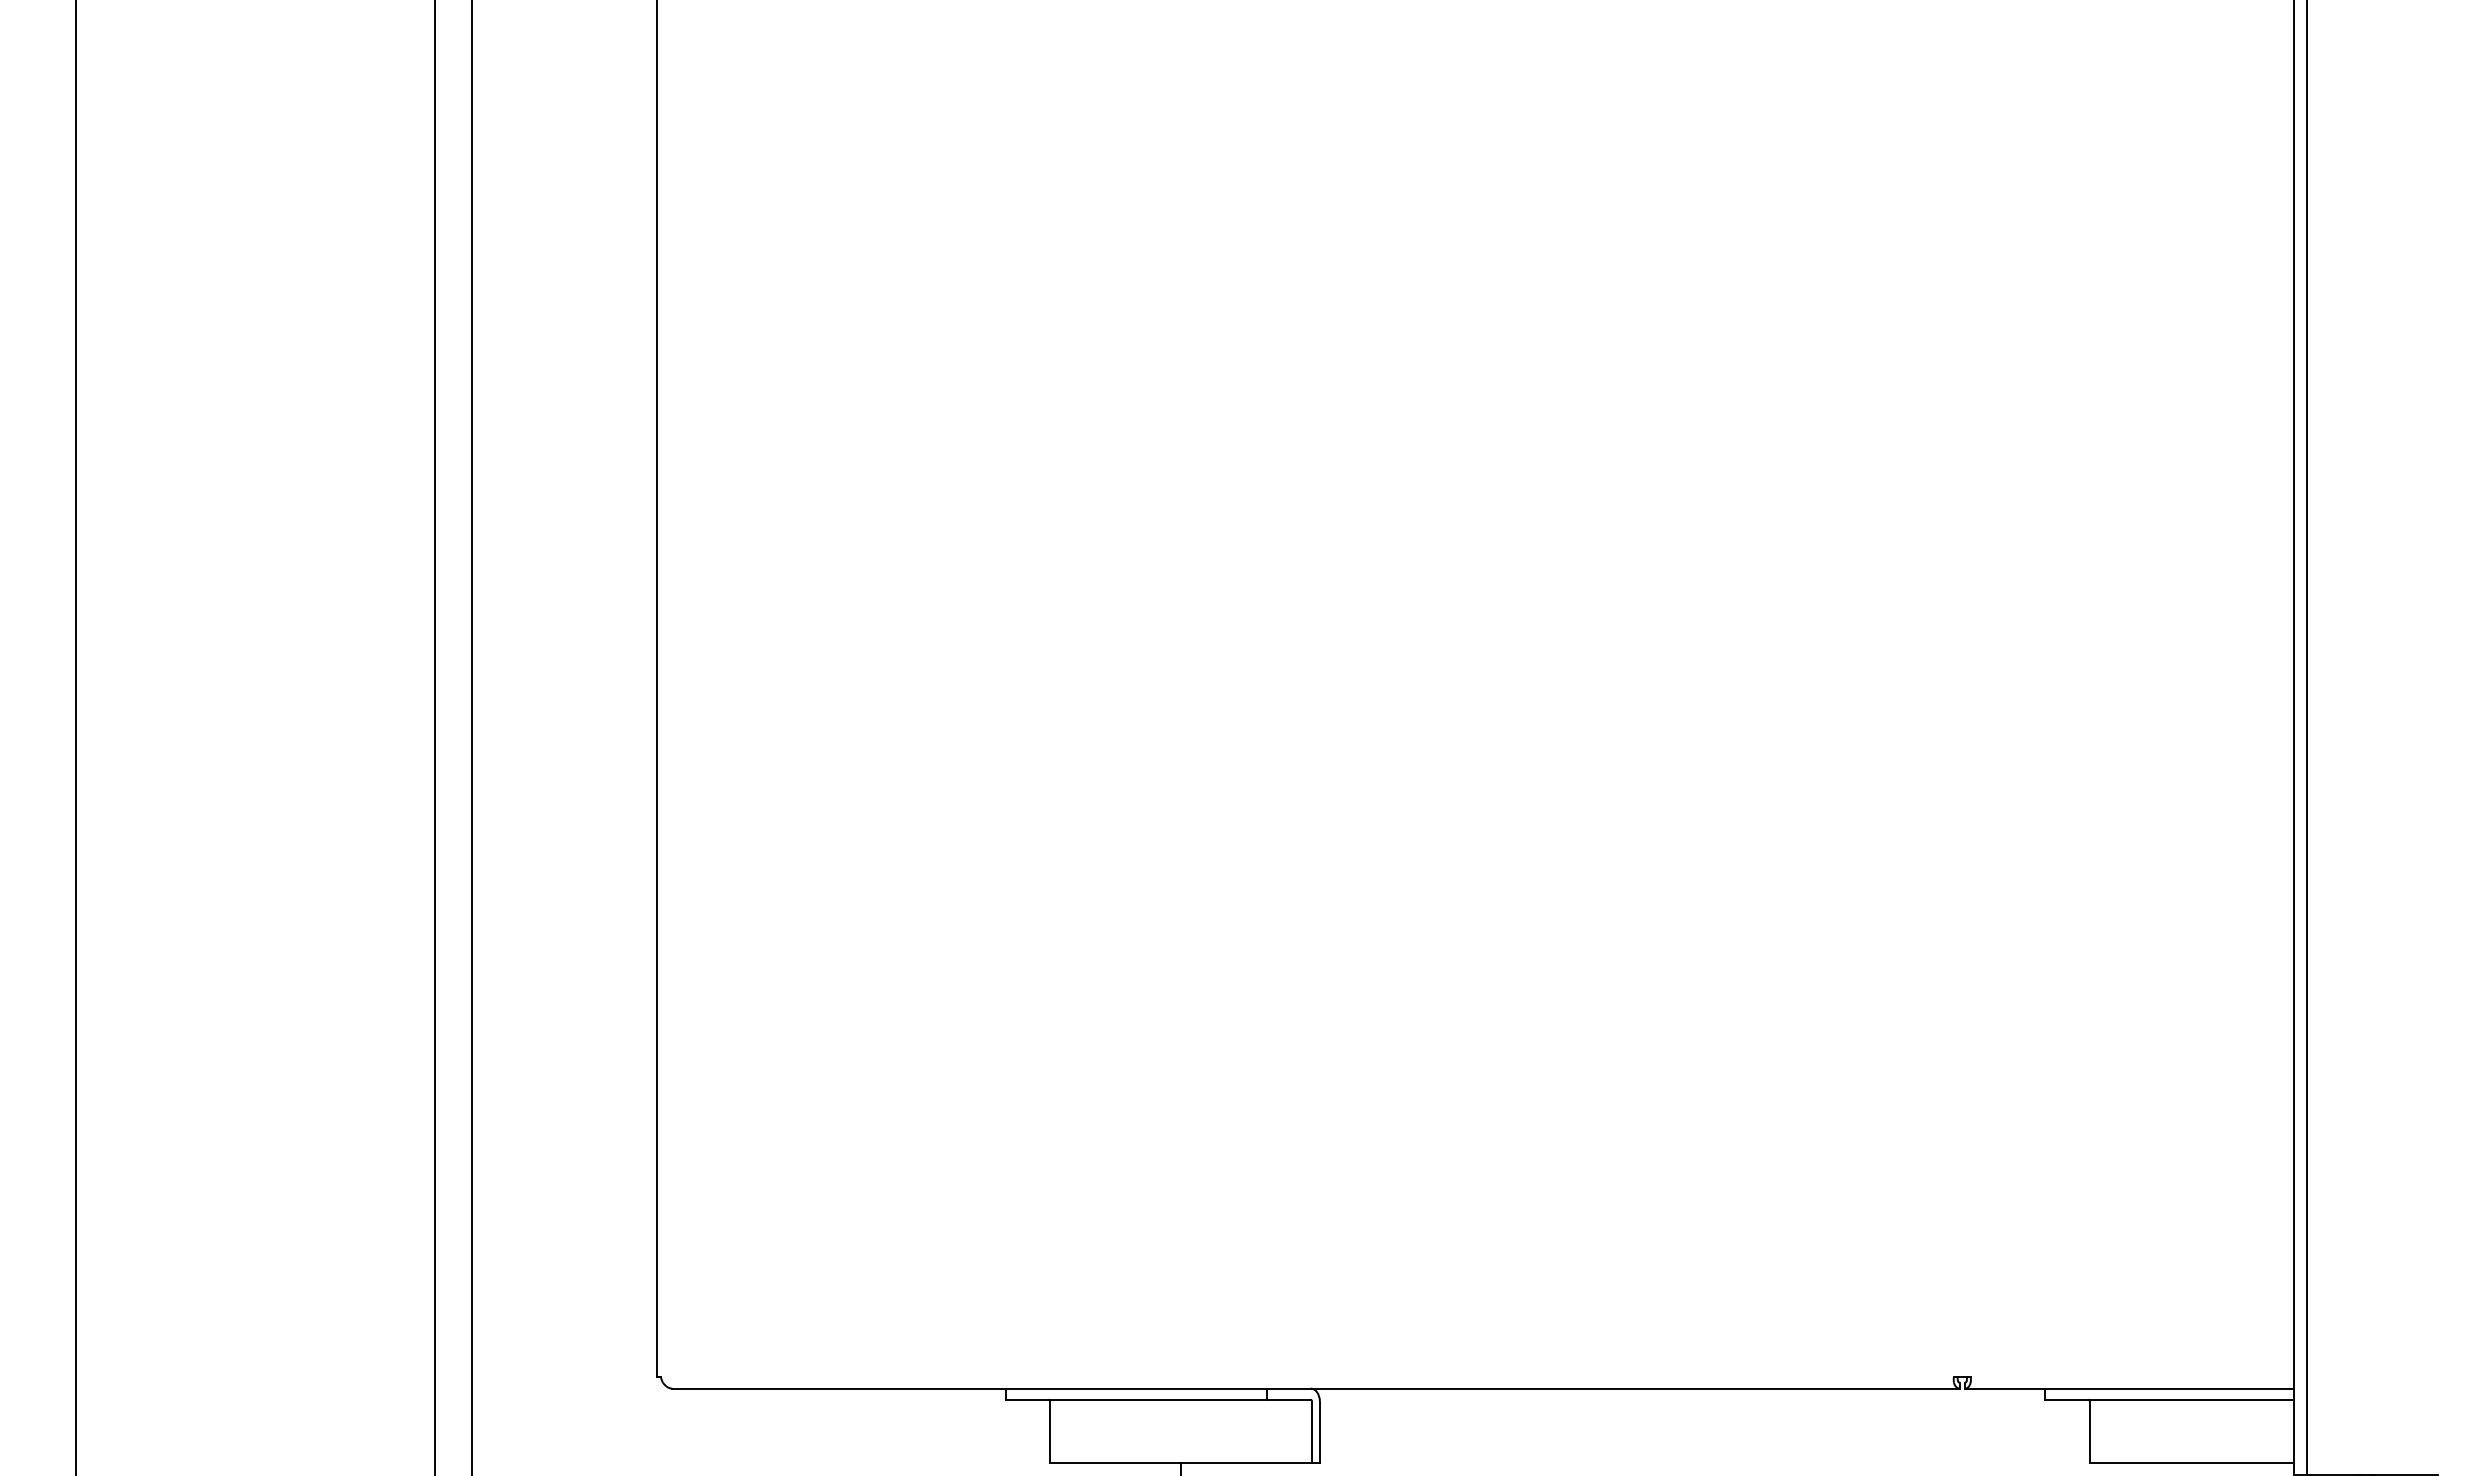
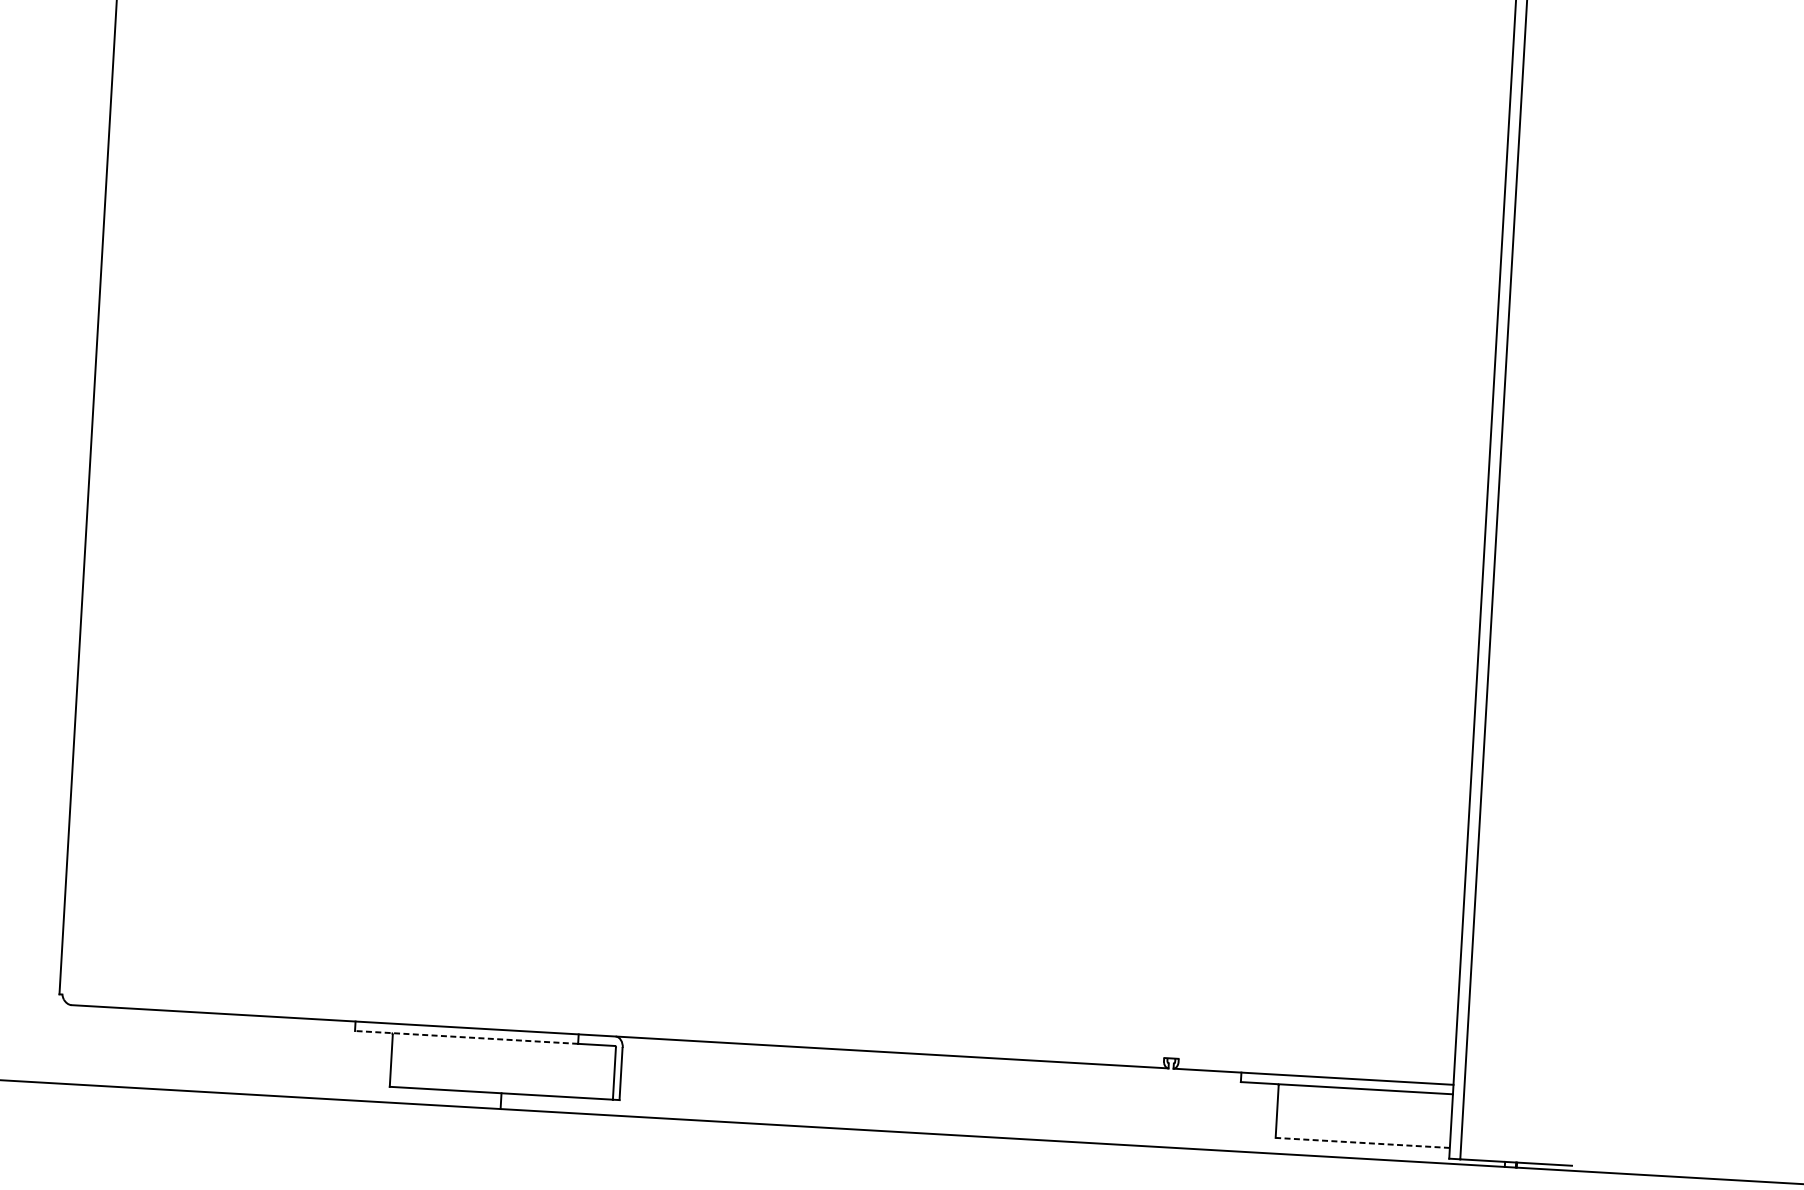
line: (1136, 1399) -> (466, 1037), solid -> dashed
line: (2191, 1462) -> (1362, 1142), solid -> dashed

